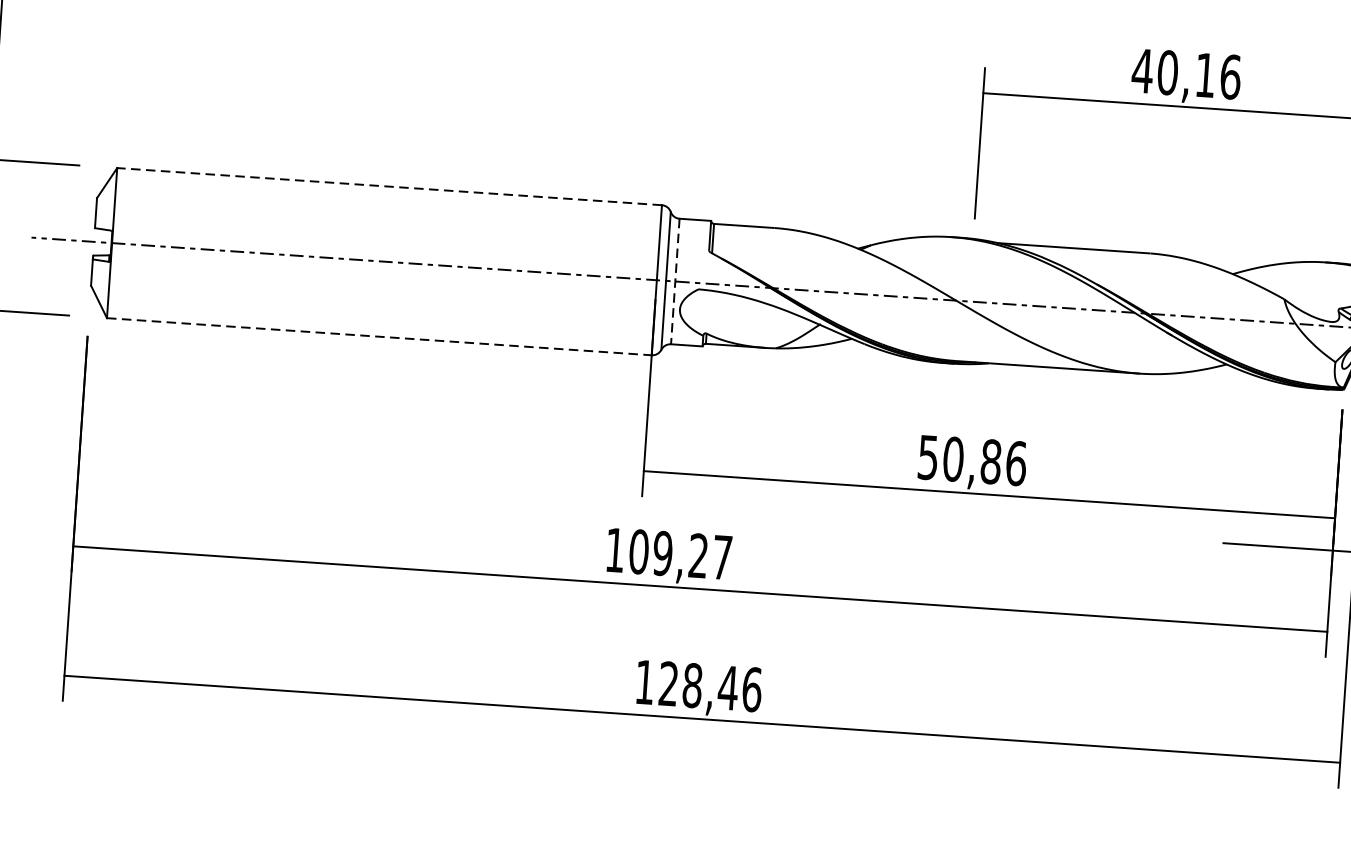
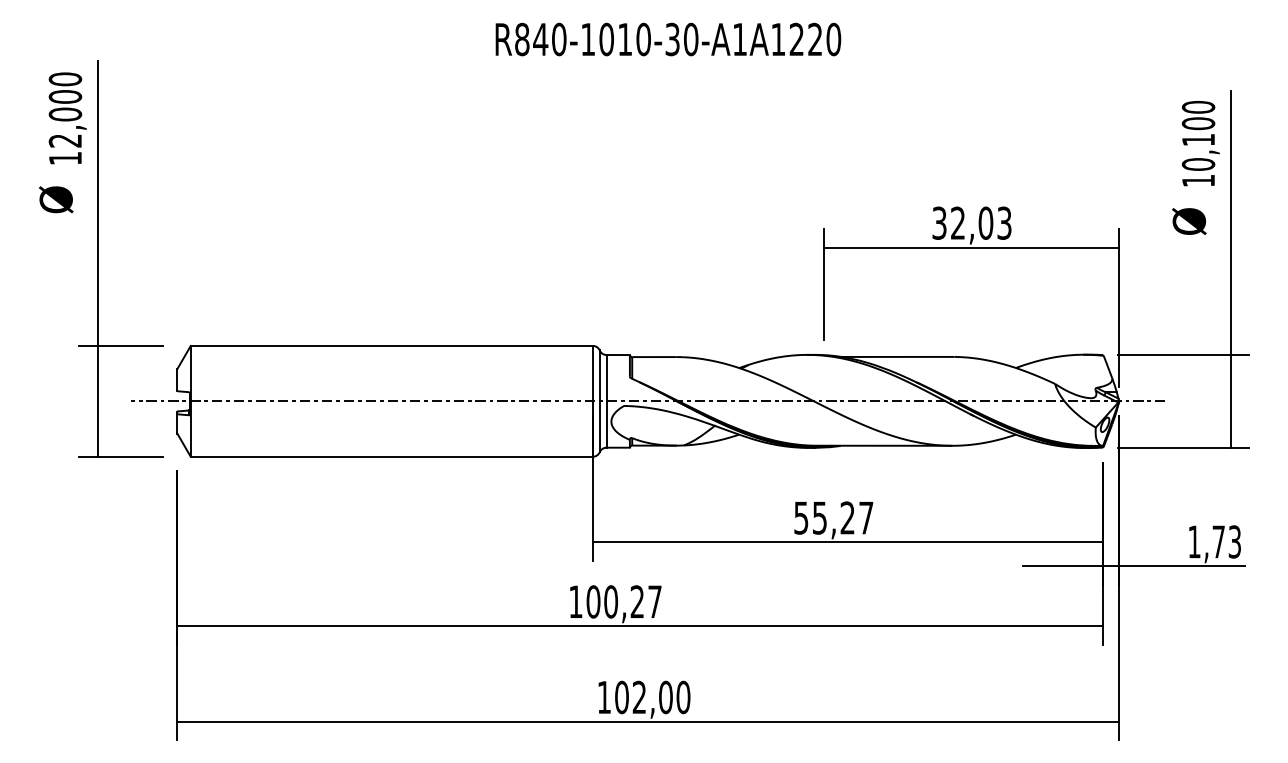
text: (1186, 72) -> (971, 222), 40,16 -> 32,03
line: (389, 186) -> (391, 345), dashed -> solid
line: (675, 281) -> (606, 401), dashed -> solid
line: (380, 336) -> (392, 456), dashed -> solid
text: (984, 460) -> (842, 517), 50,86 -> 55,27
text: (663, 553) -> (611, 601), 109,27 -> 100,27
text: (710, 686) -> (652, 697), 128,46 -> 102,00

